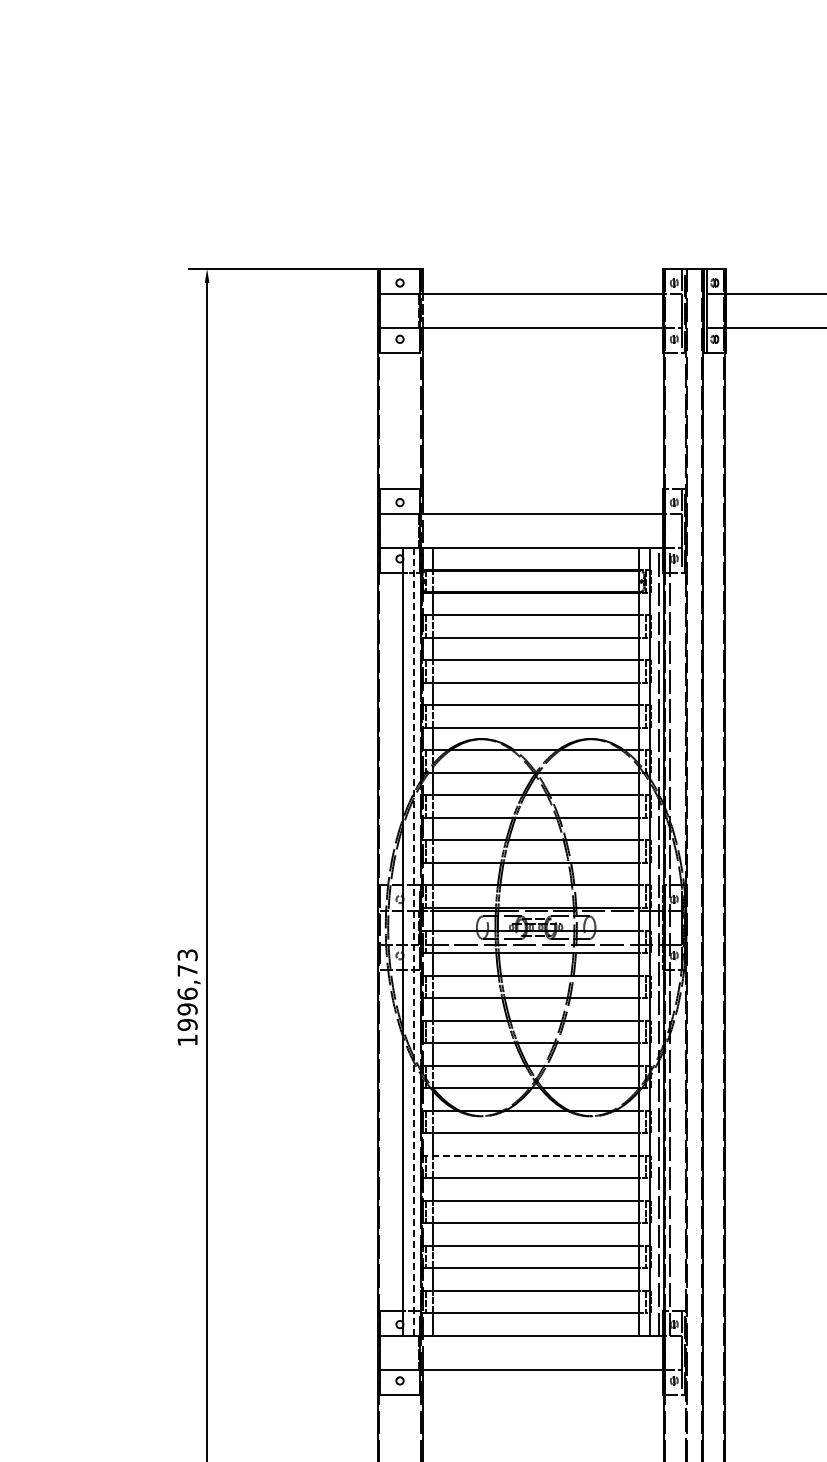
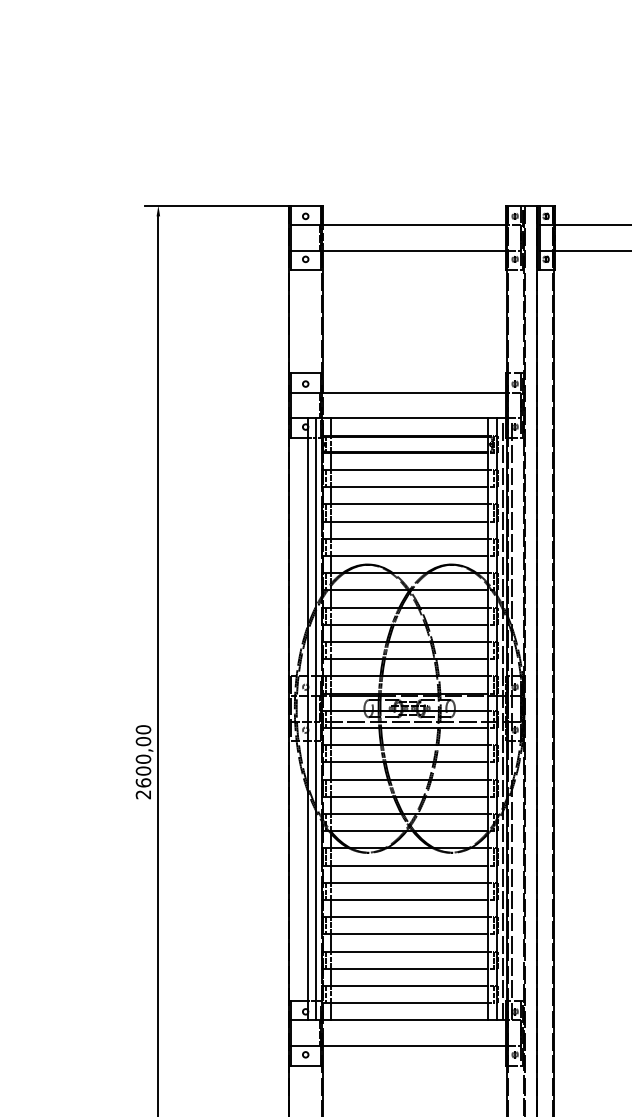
line: (413, 941) -> (316, 719), dashed -> solid
text: (187, 997) -> (143, 762), 1996,73 -> 2600,00
line: (530, 1155) -> (405, 882), dashed -> solid

